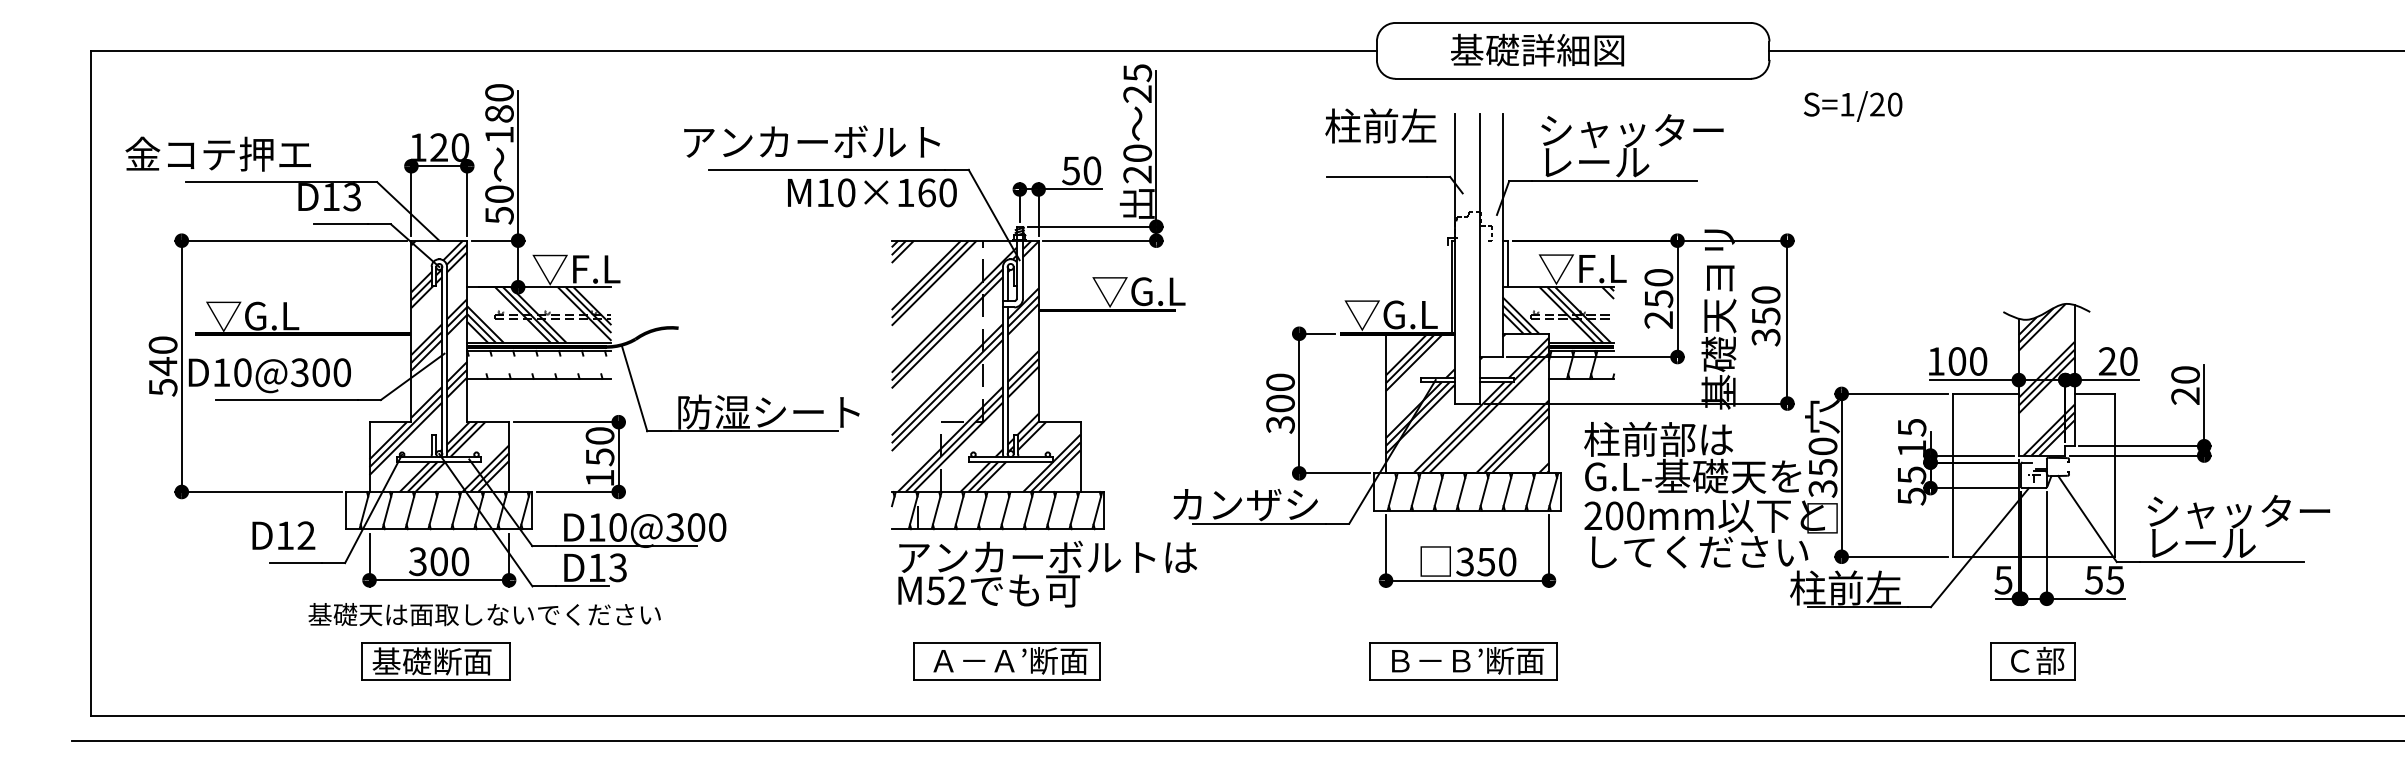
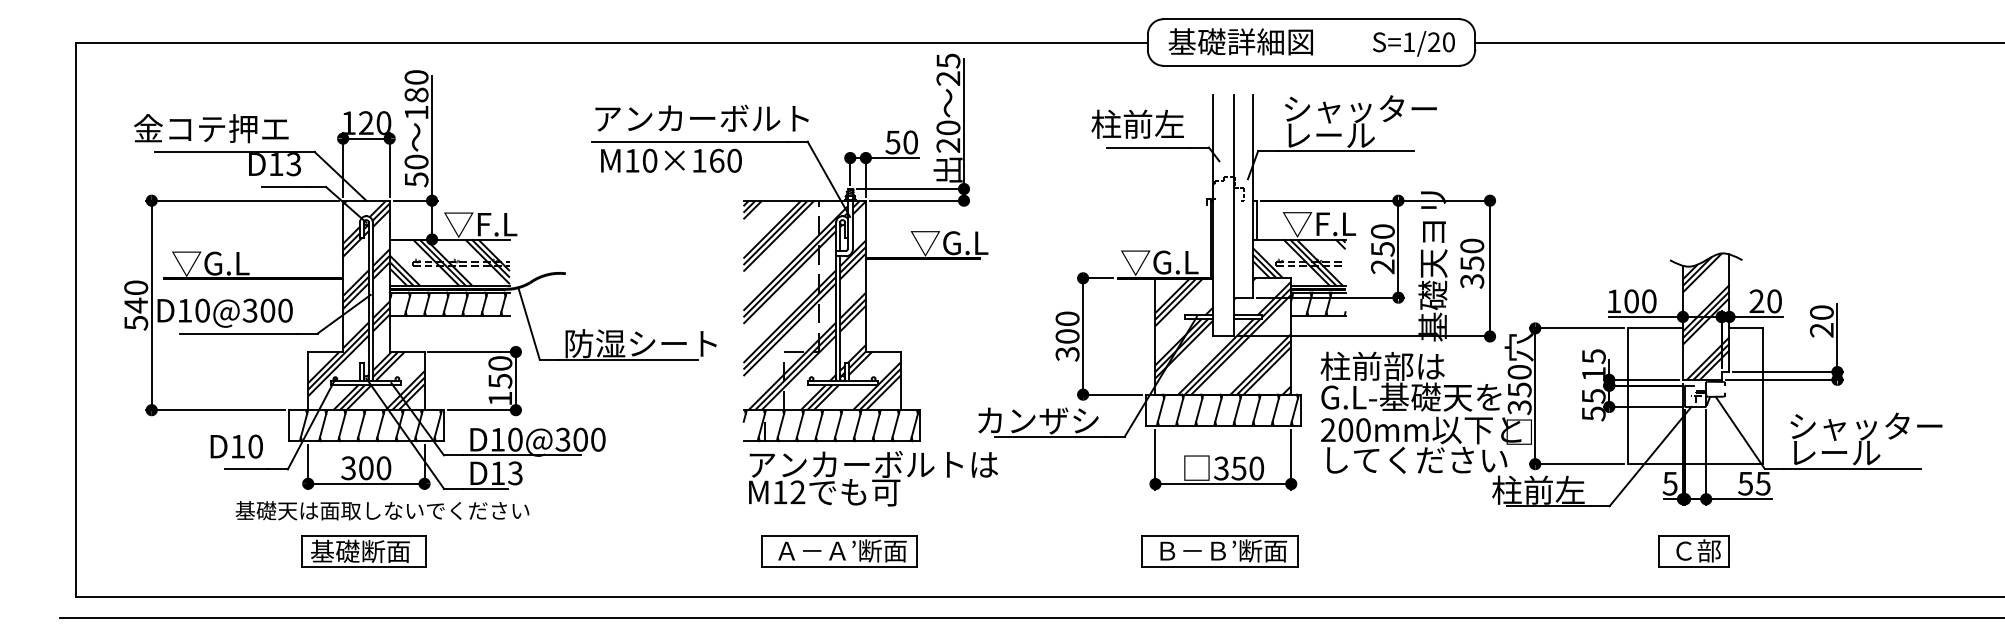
text: (1537, 49) -> (1240, 41), moved
text: (1853, 106) -> (1414, 43), moved
text: (1380, 125) -> (1137, 123), moved
text: (811, 141) -> (701, 118), moved
text: (217, 153) -> (210, 128), moved
text: (872, 192) -> (671, 160), moved
hatch: (537, 364) -> (448, 303), added
text: (306, 535) -> (255, 446), D12 -> D10
text: (935, 590) -> (779, 492), M52 -> M12
text: (484, 614) -> (382, 510), moved

